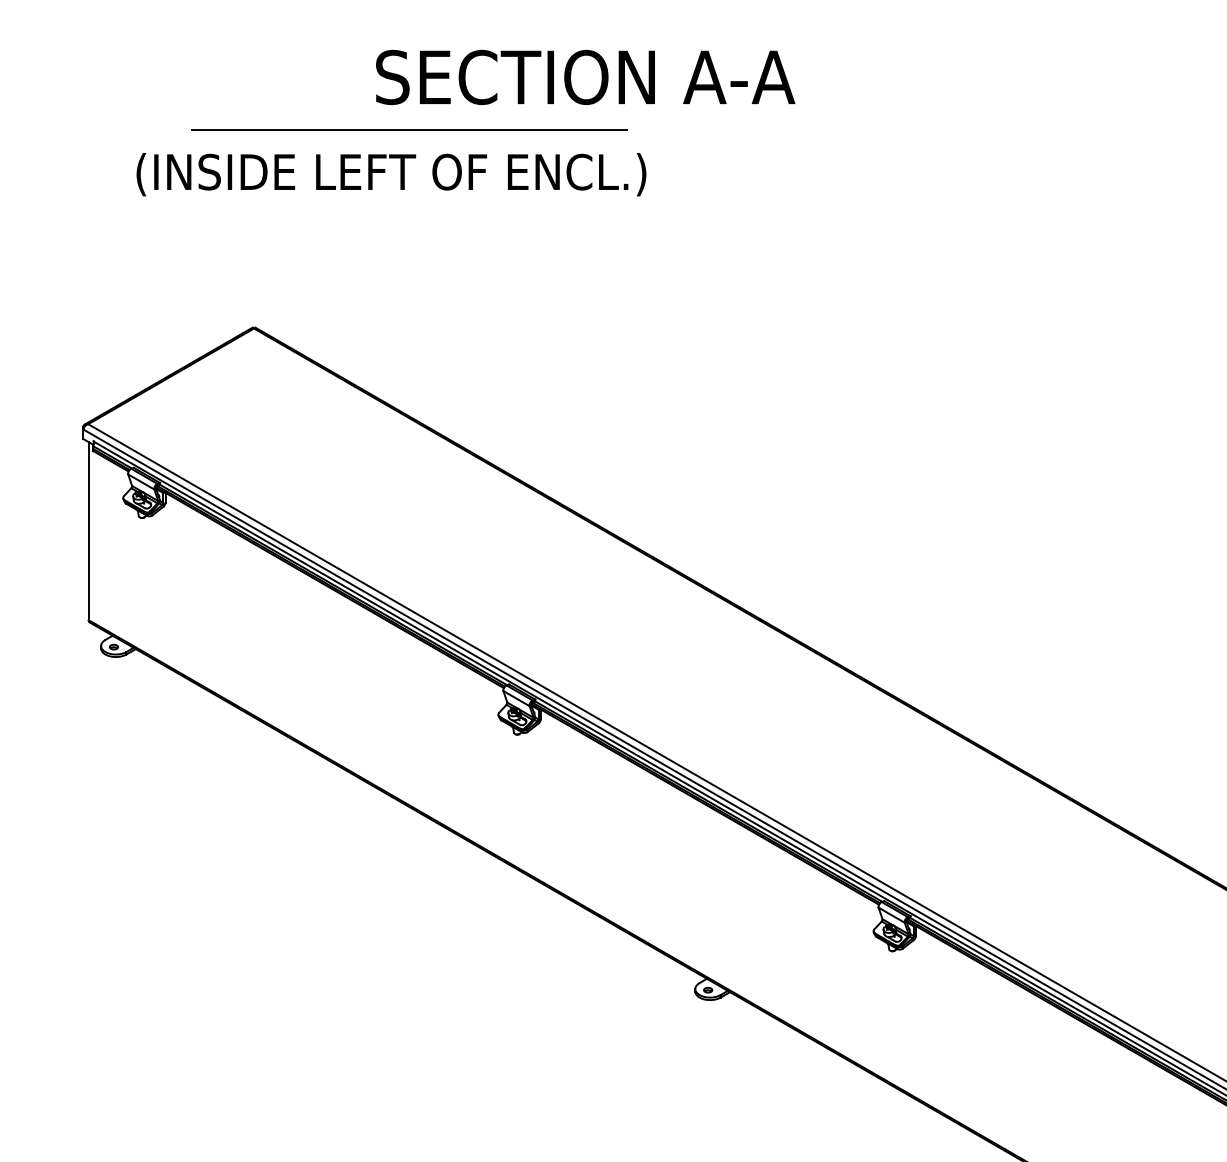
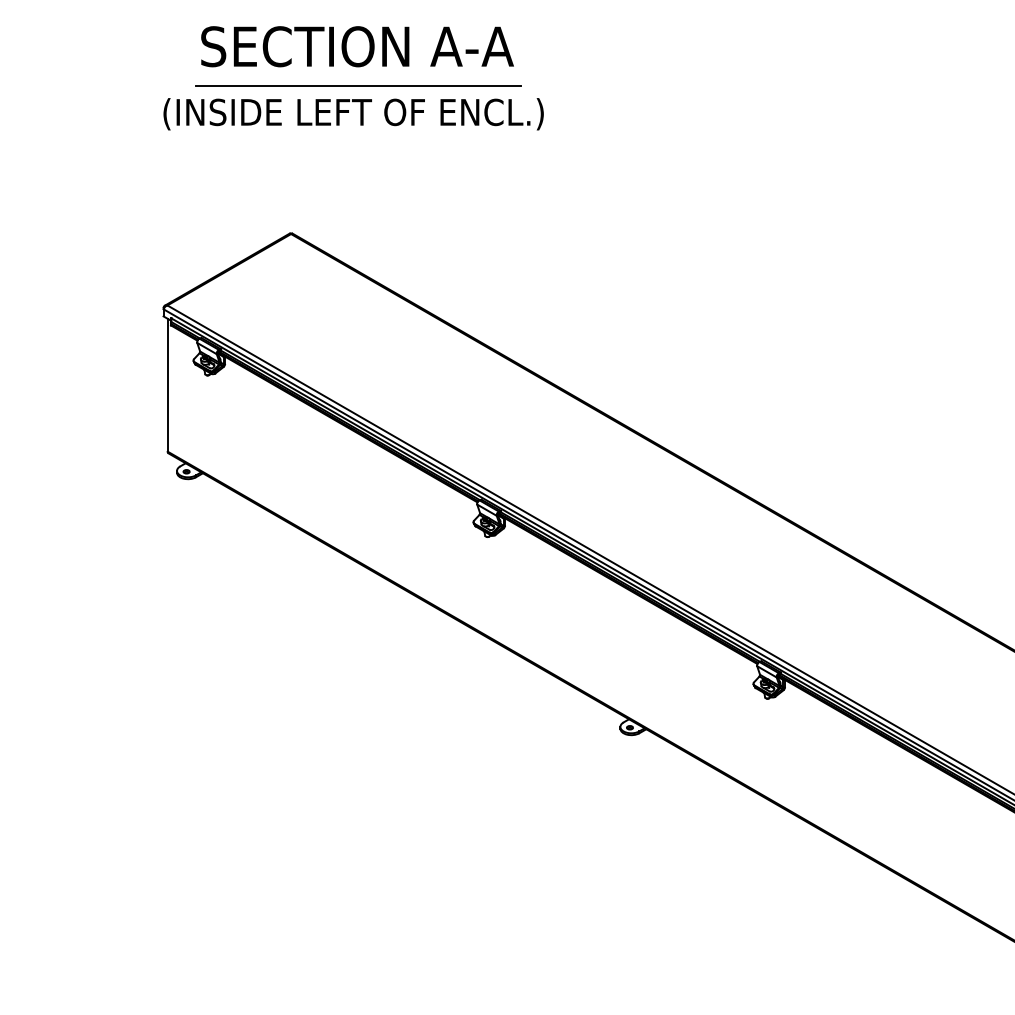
text: (585, 77) -> (357, 46), moved
line: (409, 129) -> (358, 85), moved
text: (391, 174) -> (353, 114), moved

